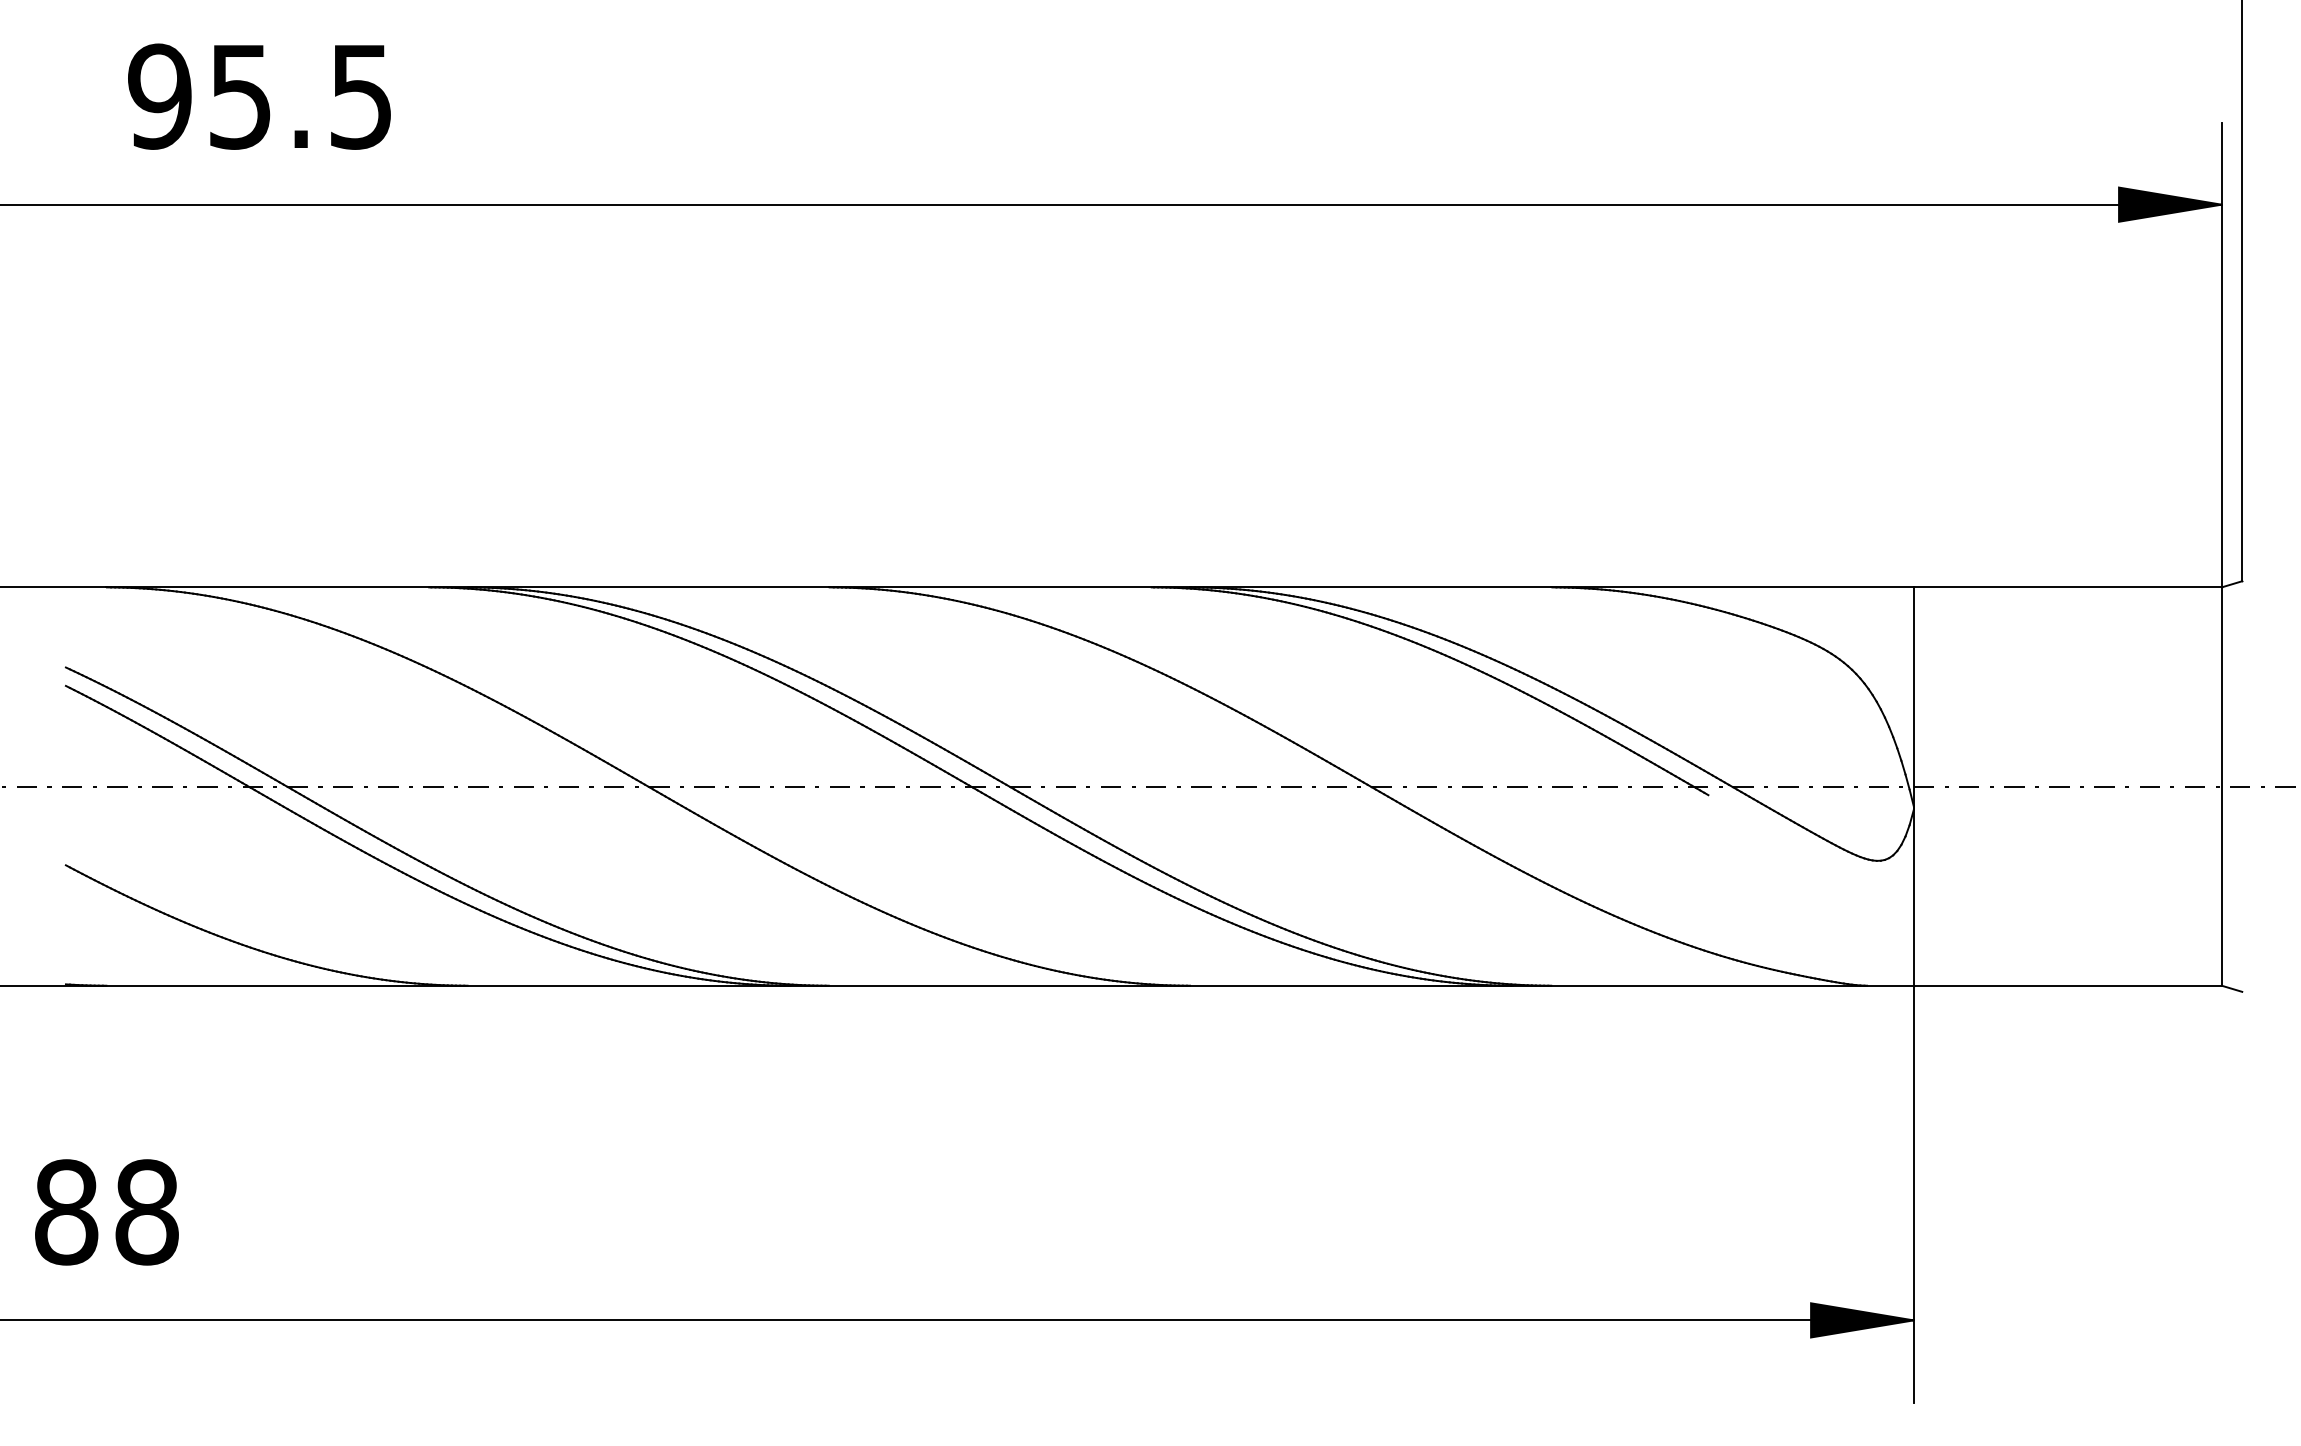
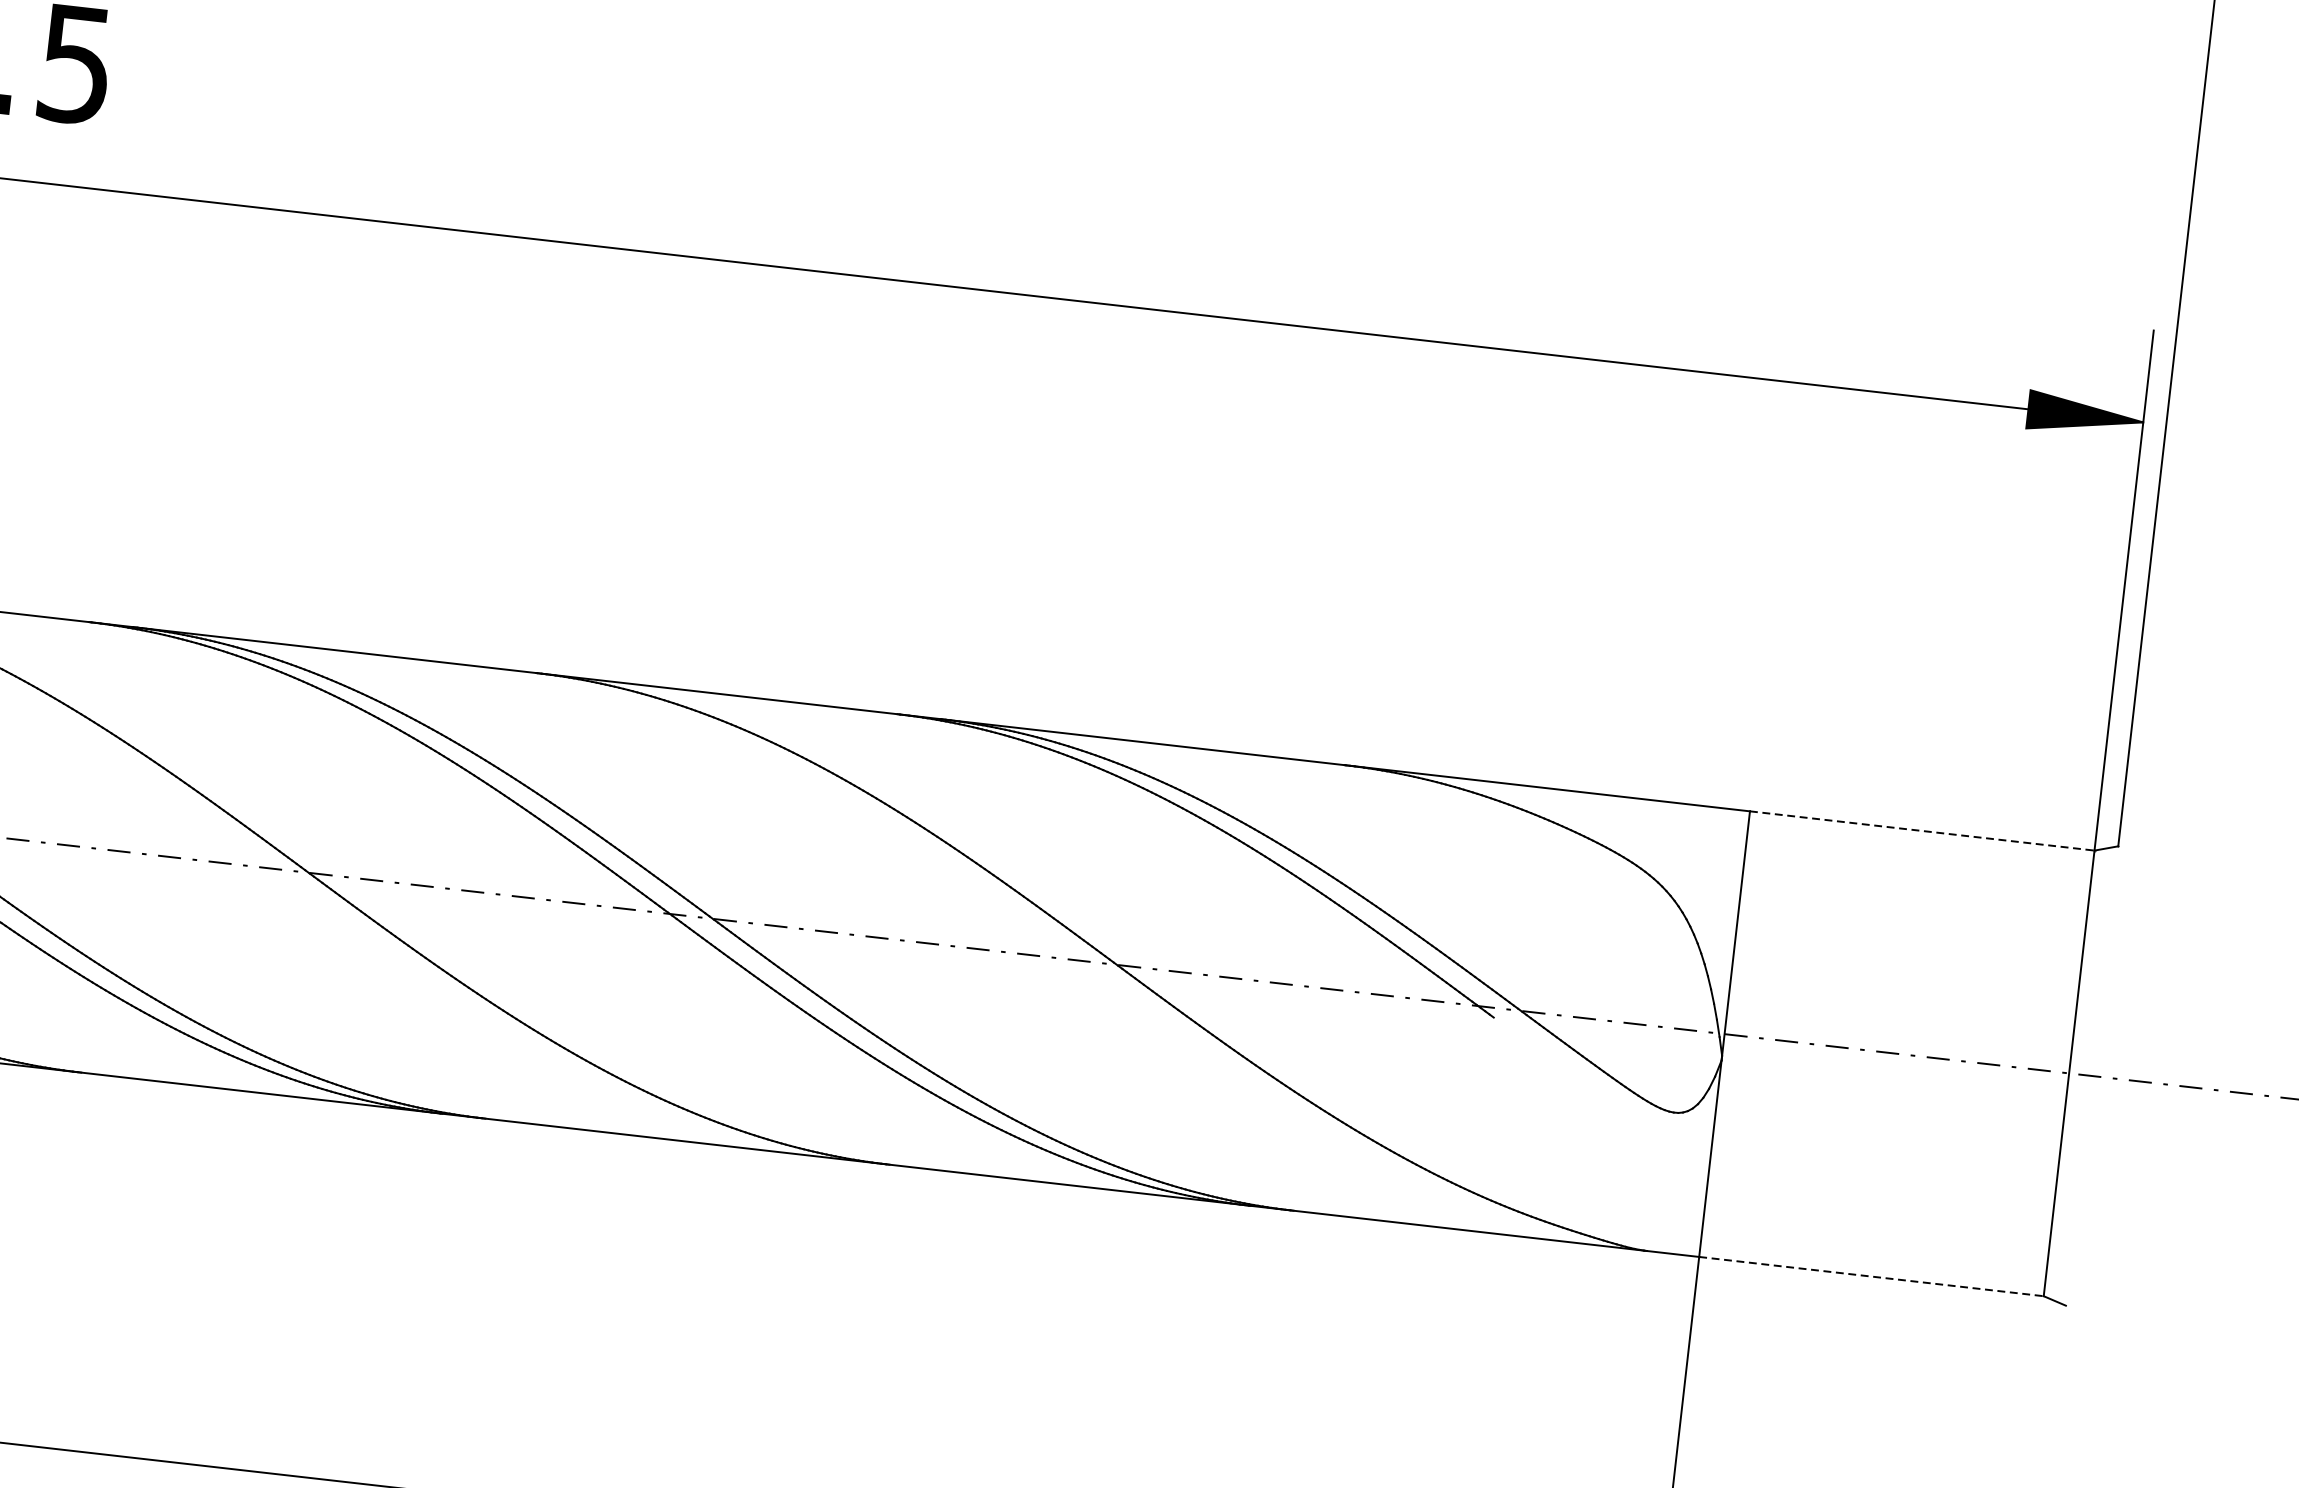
line: (2067, 587) -> (1921, 831), solid -> dashed
line: (2067, 985) -> (1871, 1276), solid -> dashed

